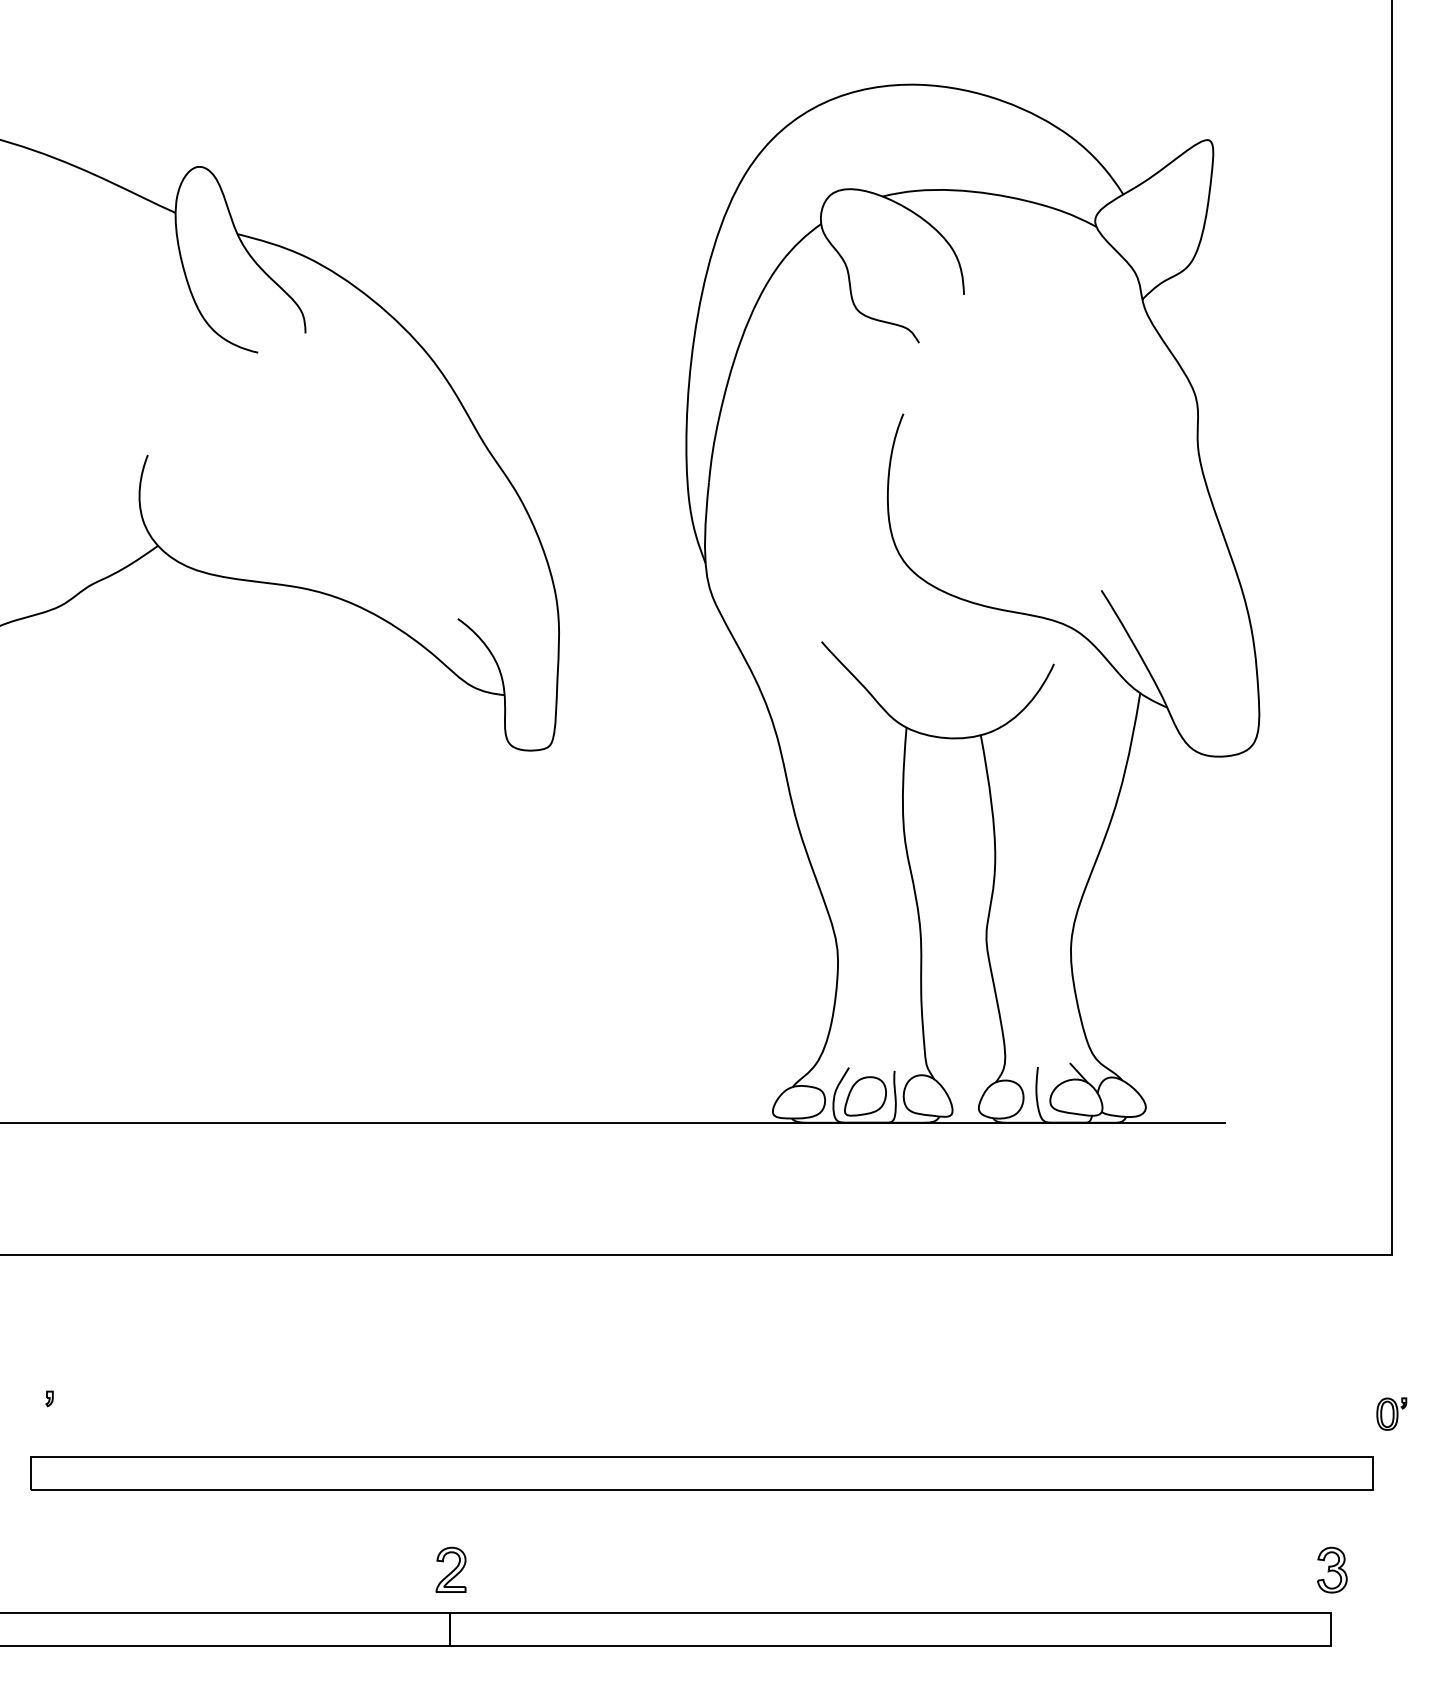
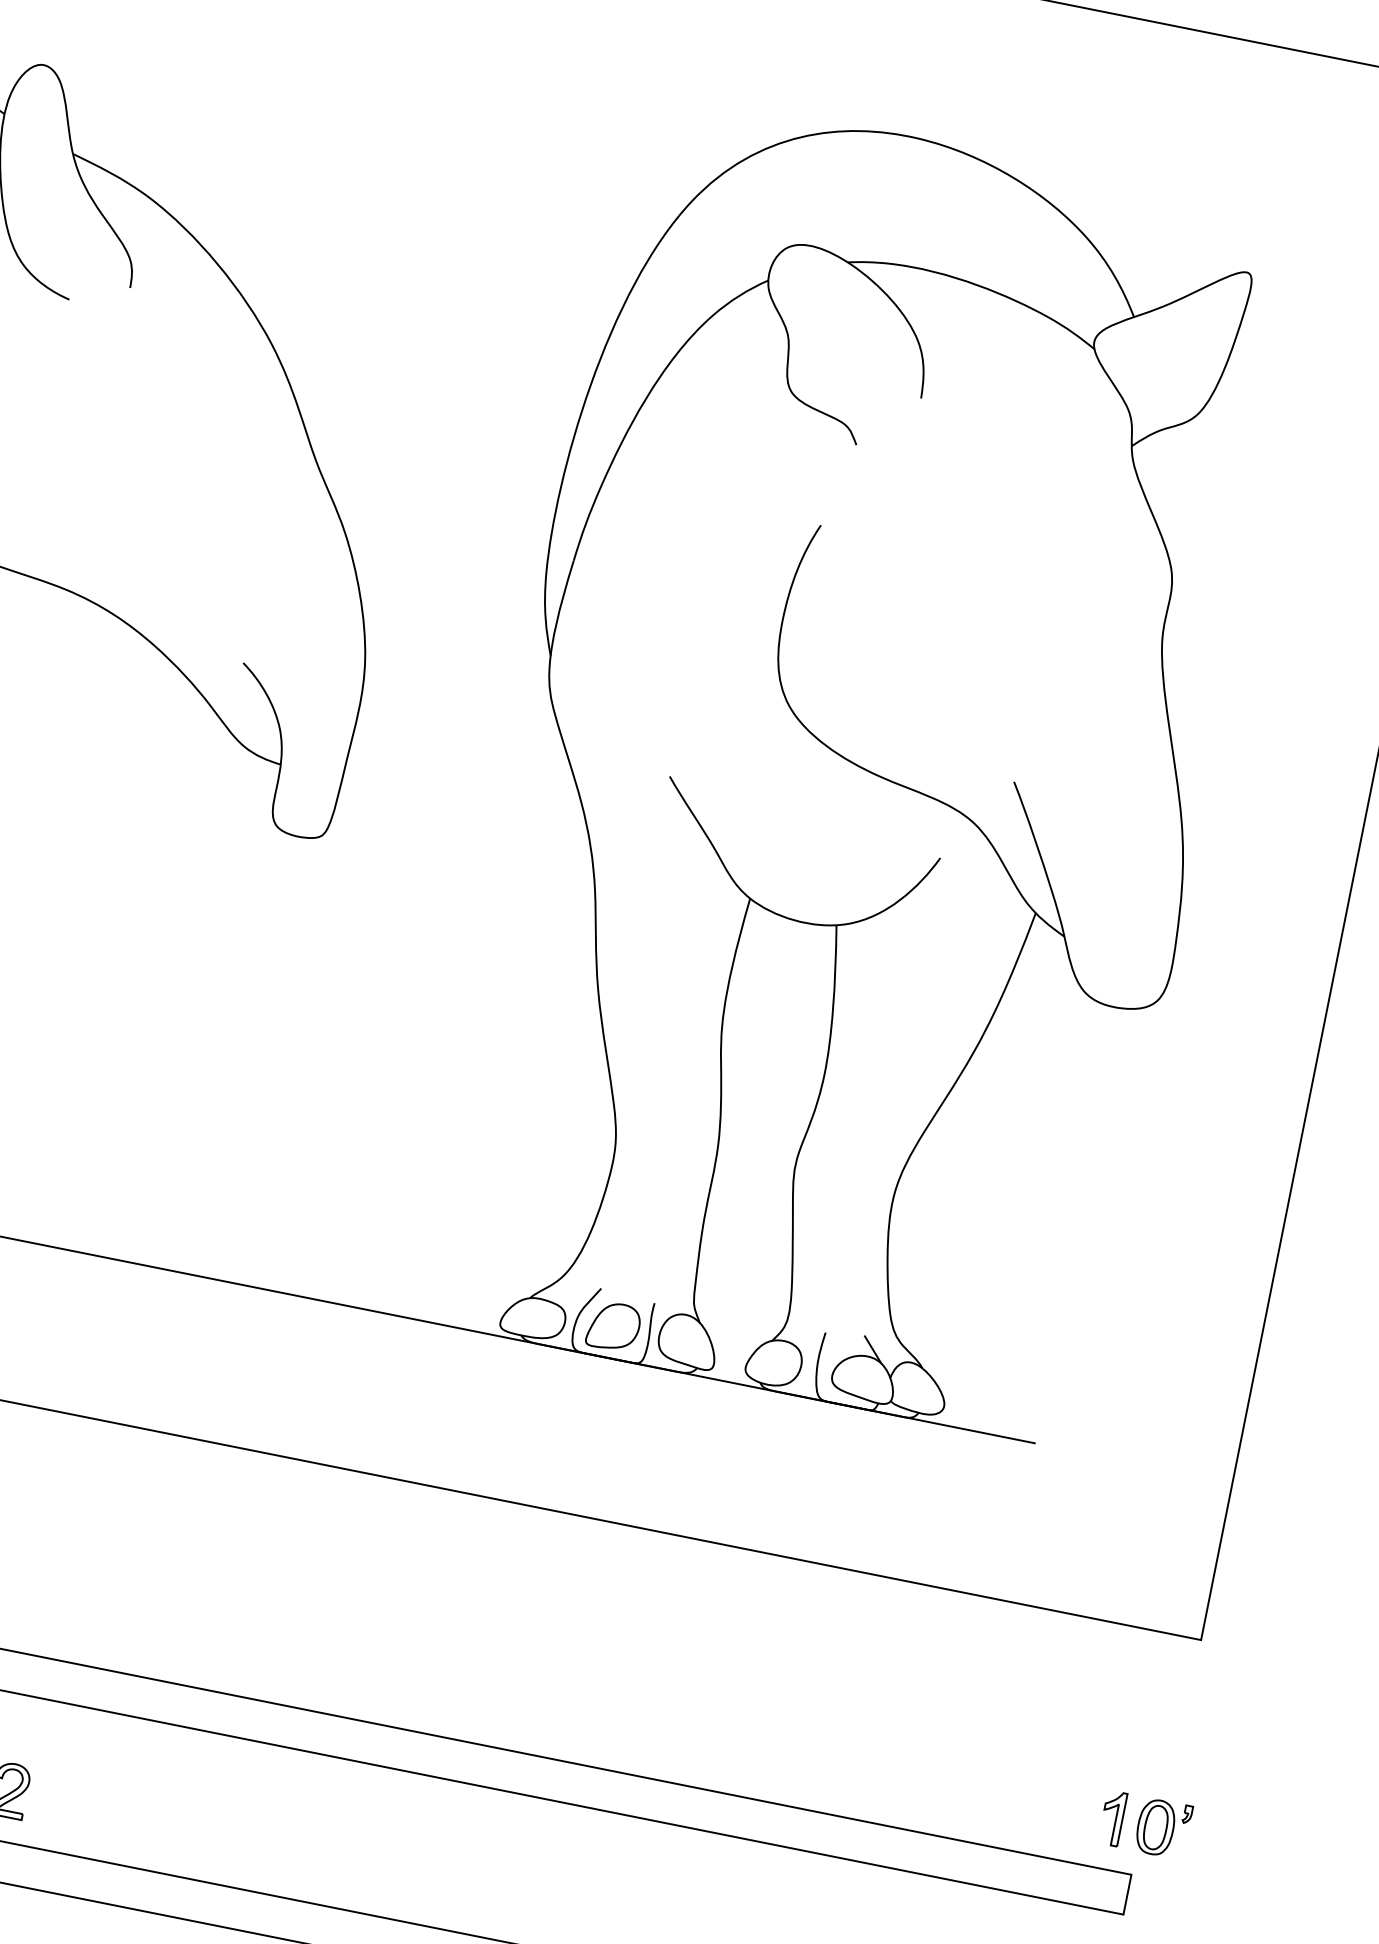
part: (1391, 1413) -> (1163, 1827), size x1.43
part: (1349, 1414) -> (1113, 1819), added

